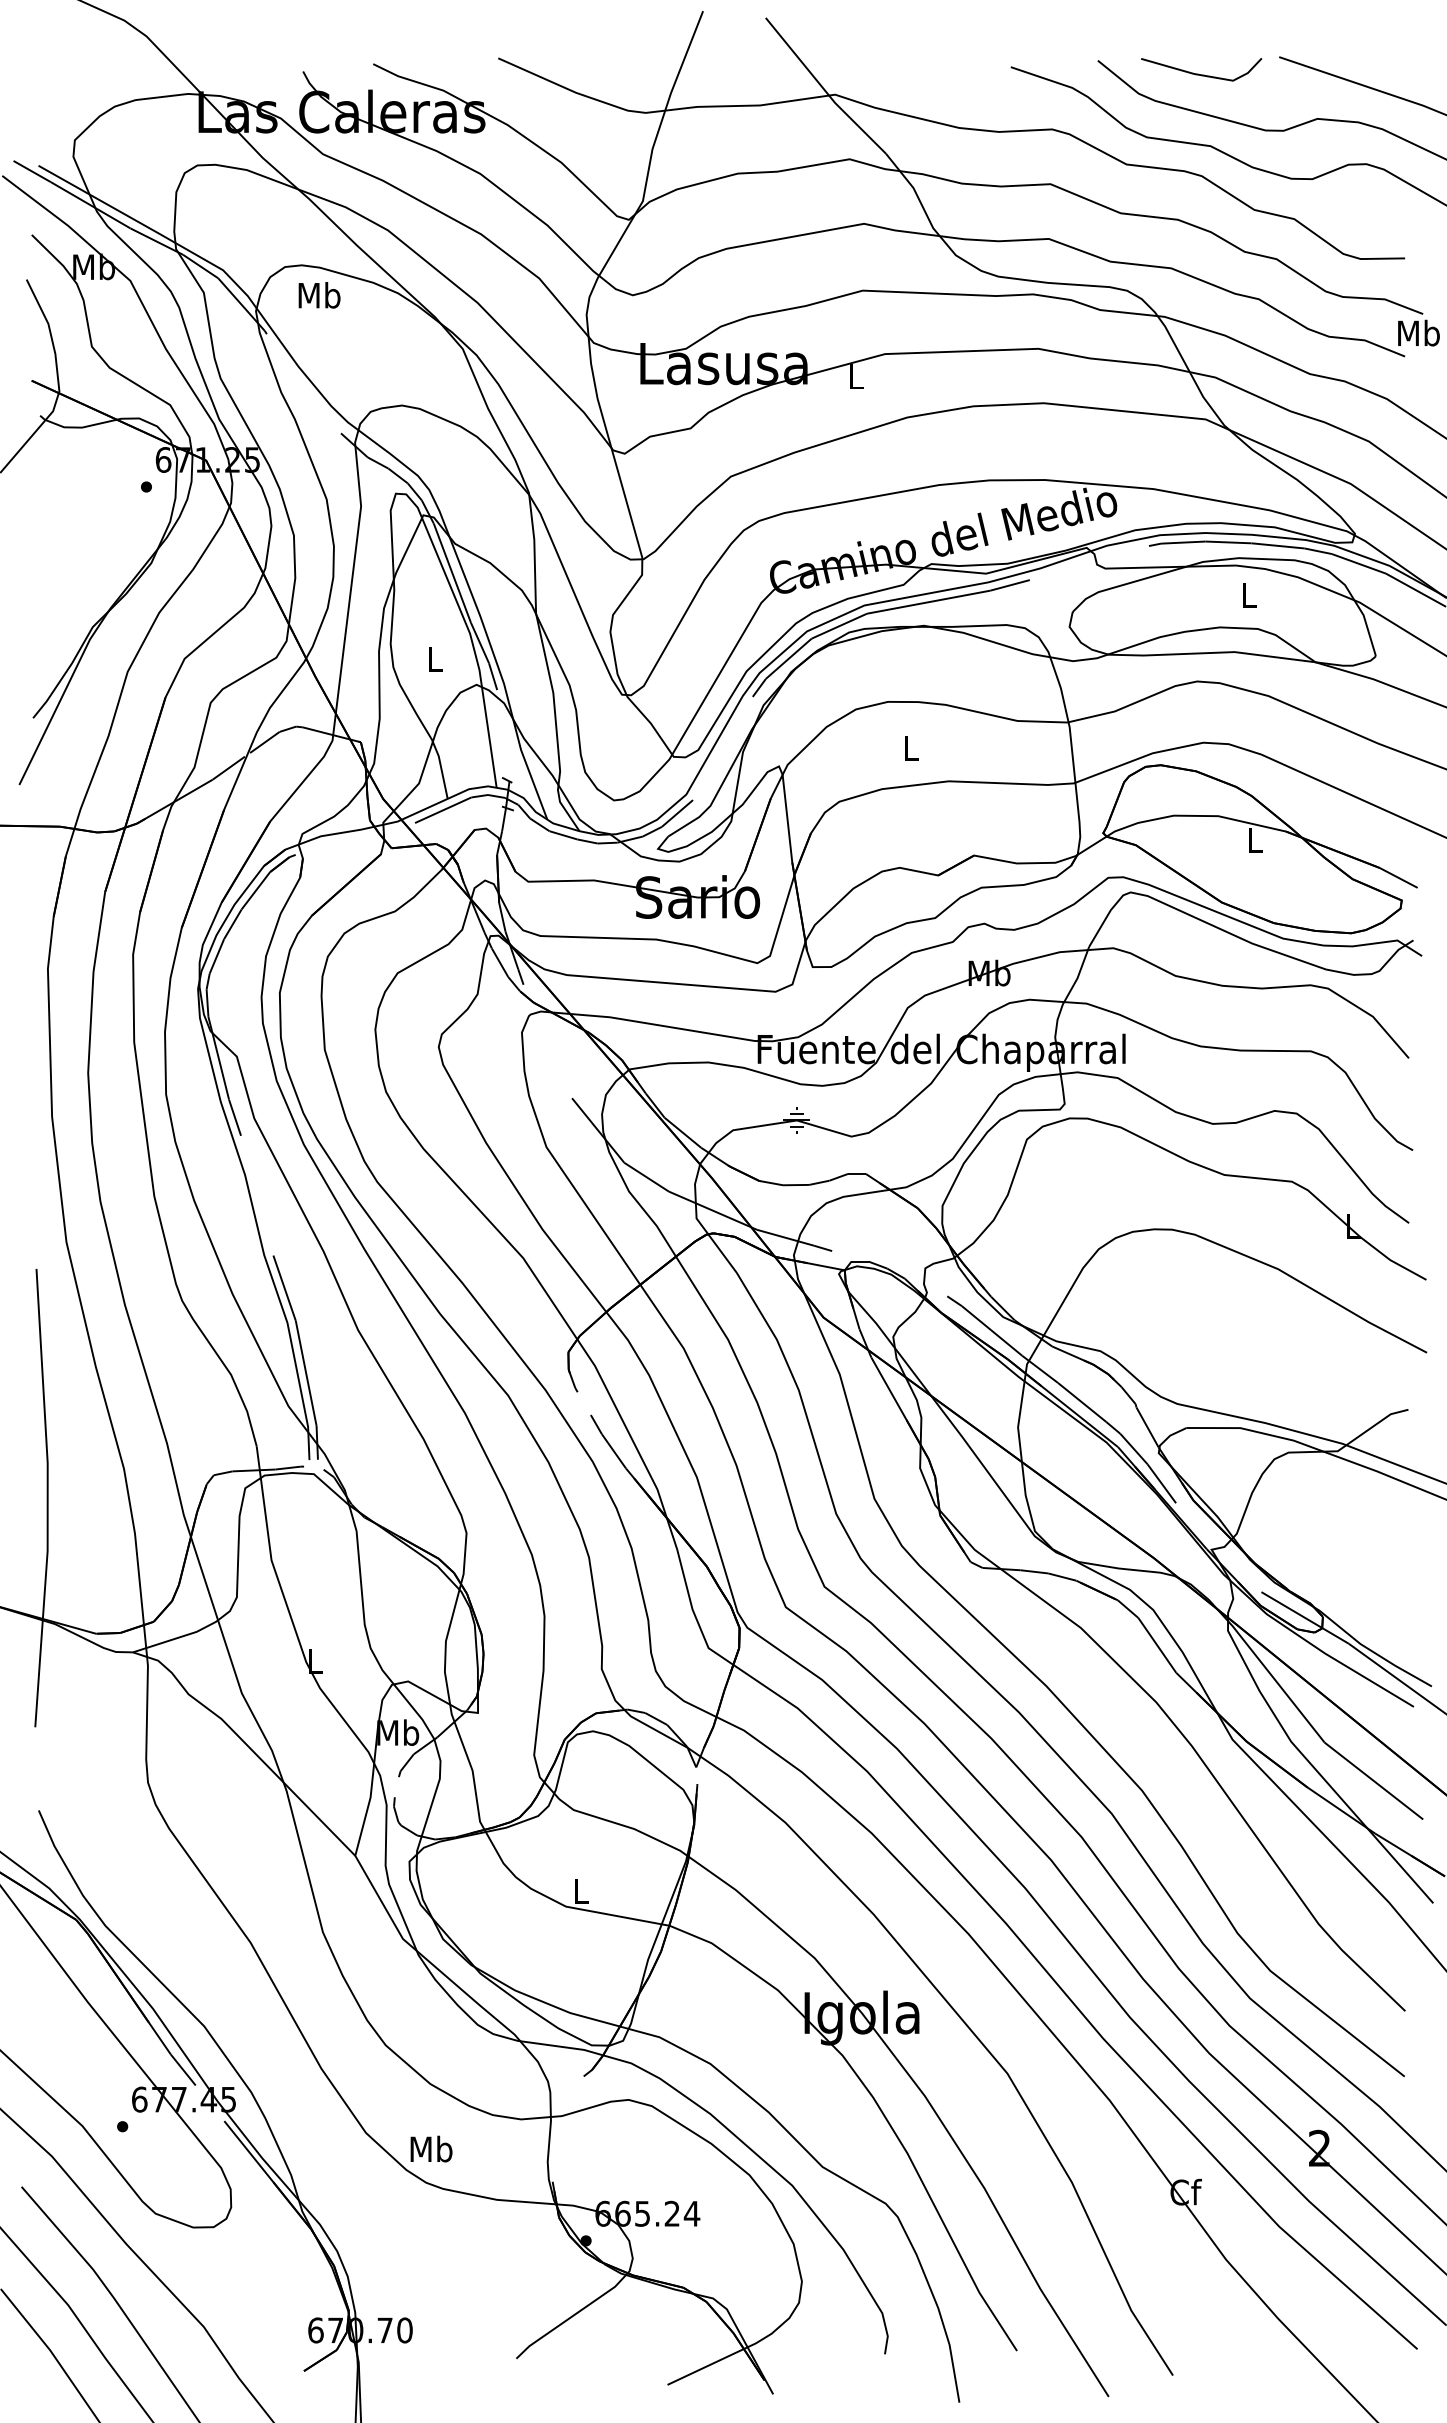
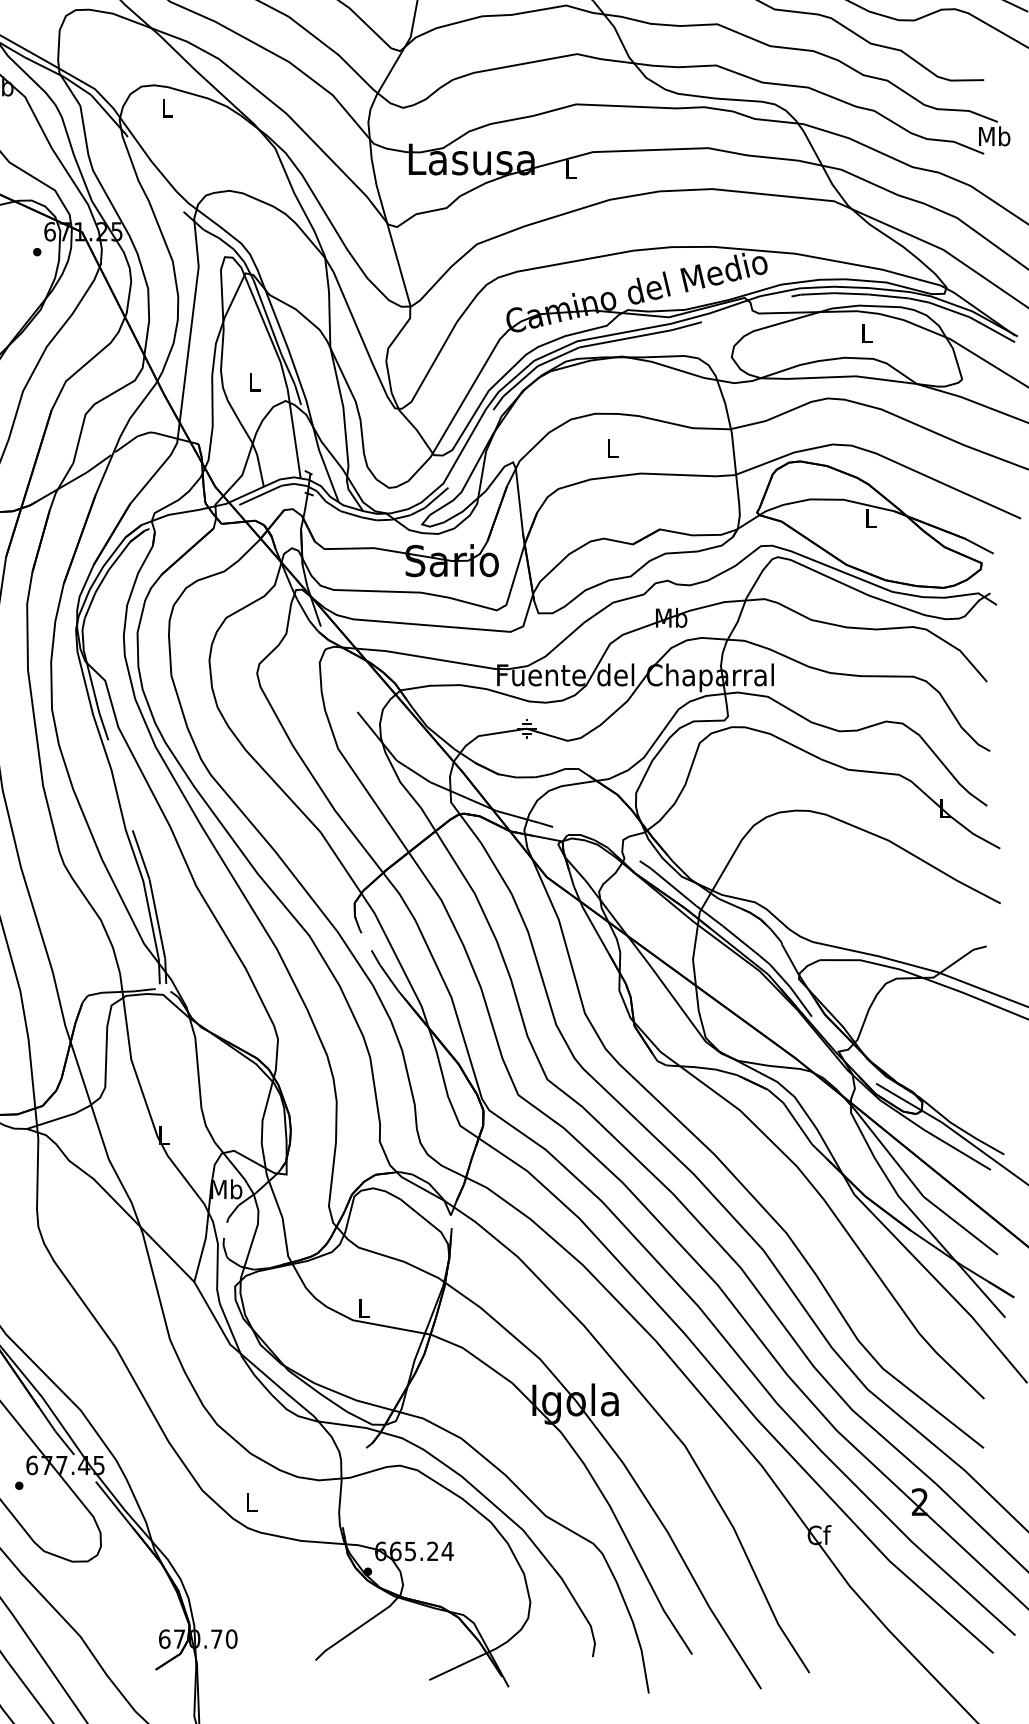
text: (319, 295) -> (167, 108), Mb -> L
text: (431, 2148) -> (251, 1502), Mb -> L

